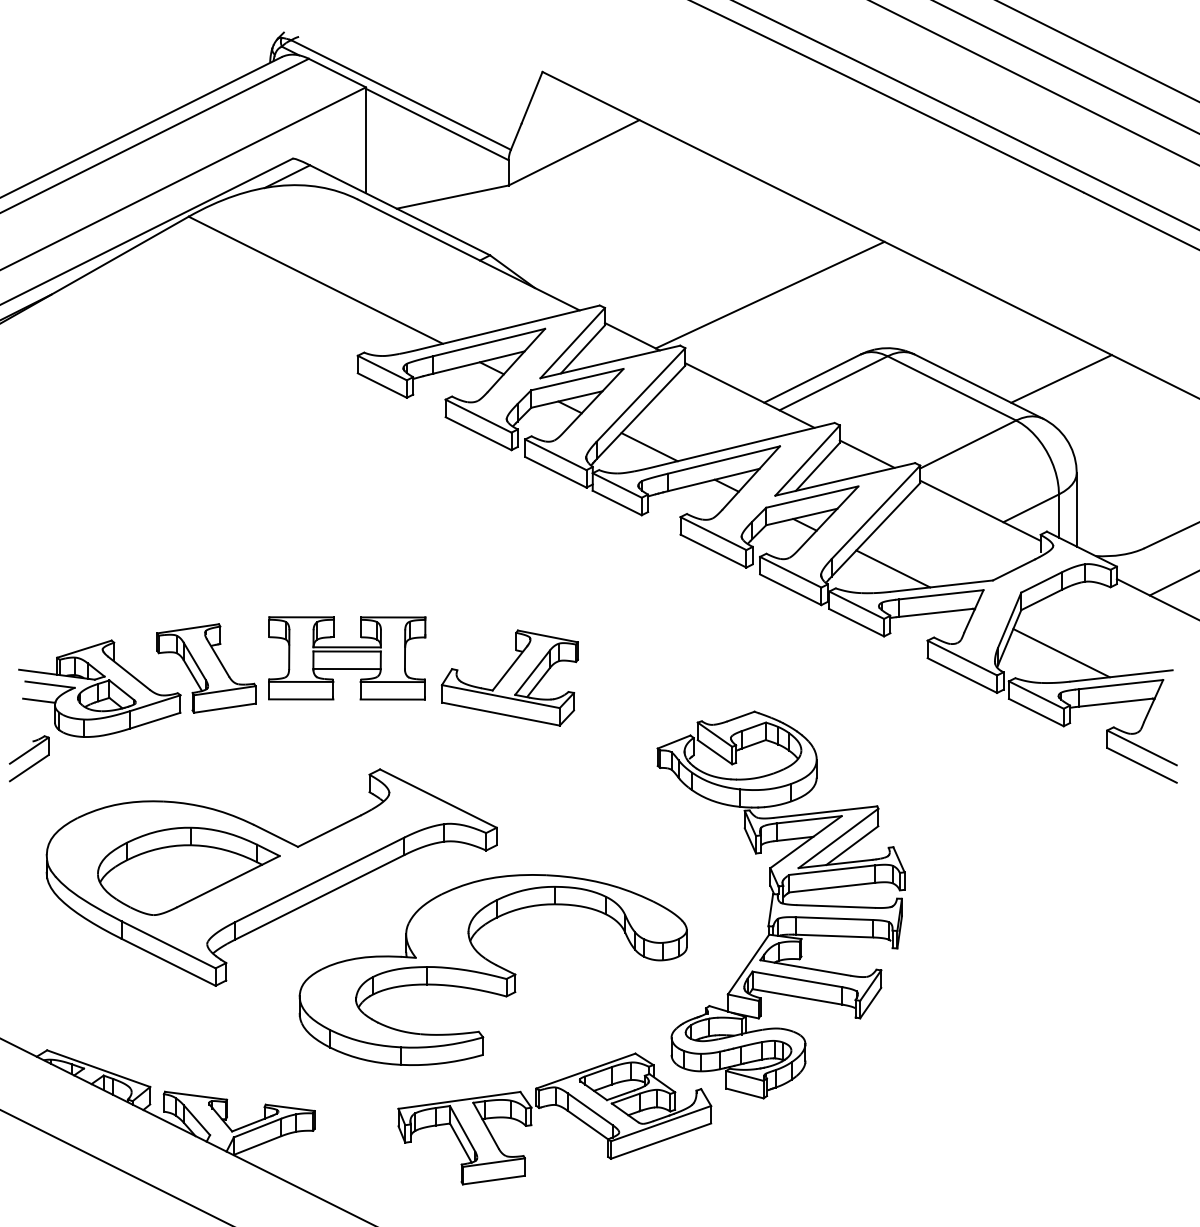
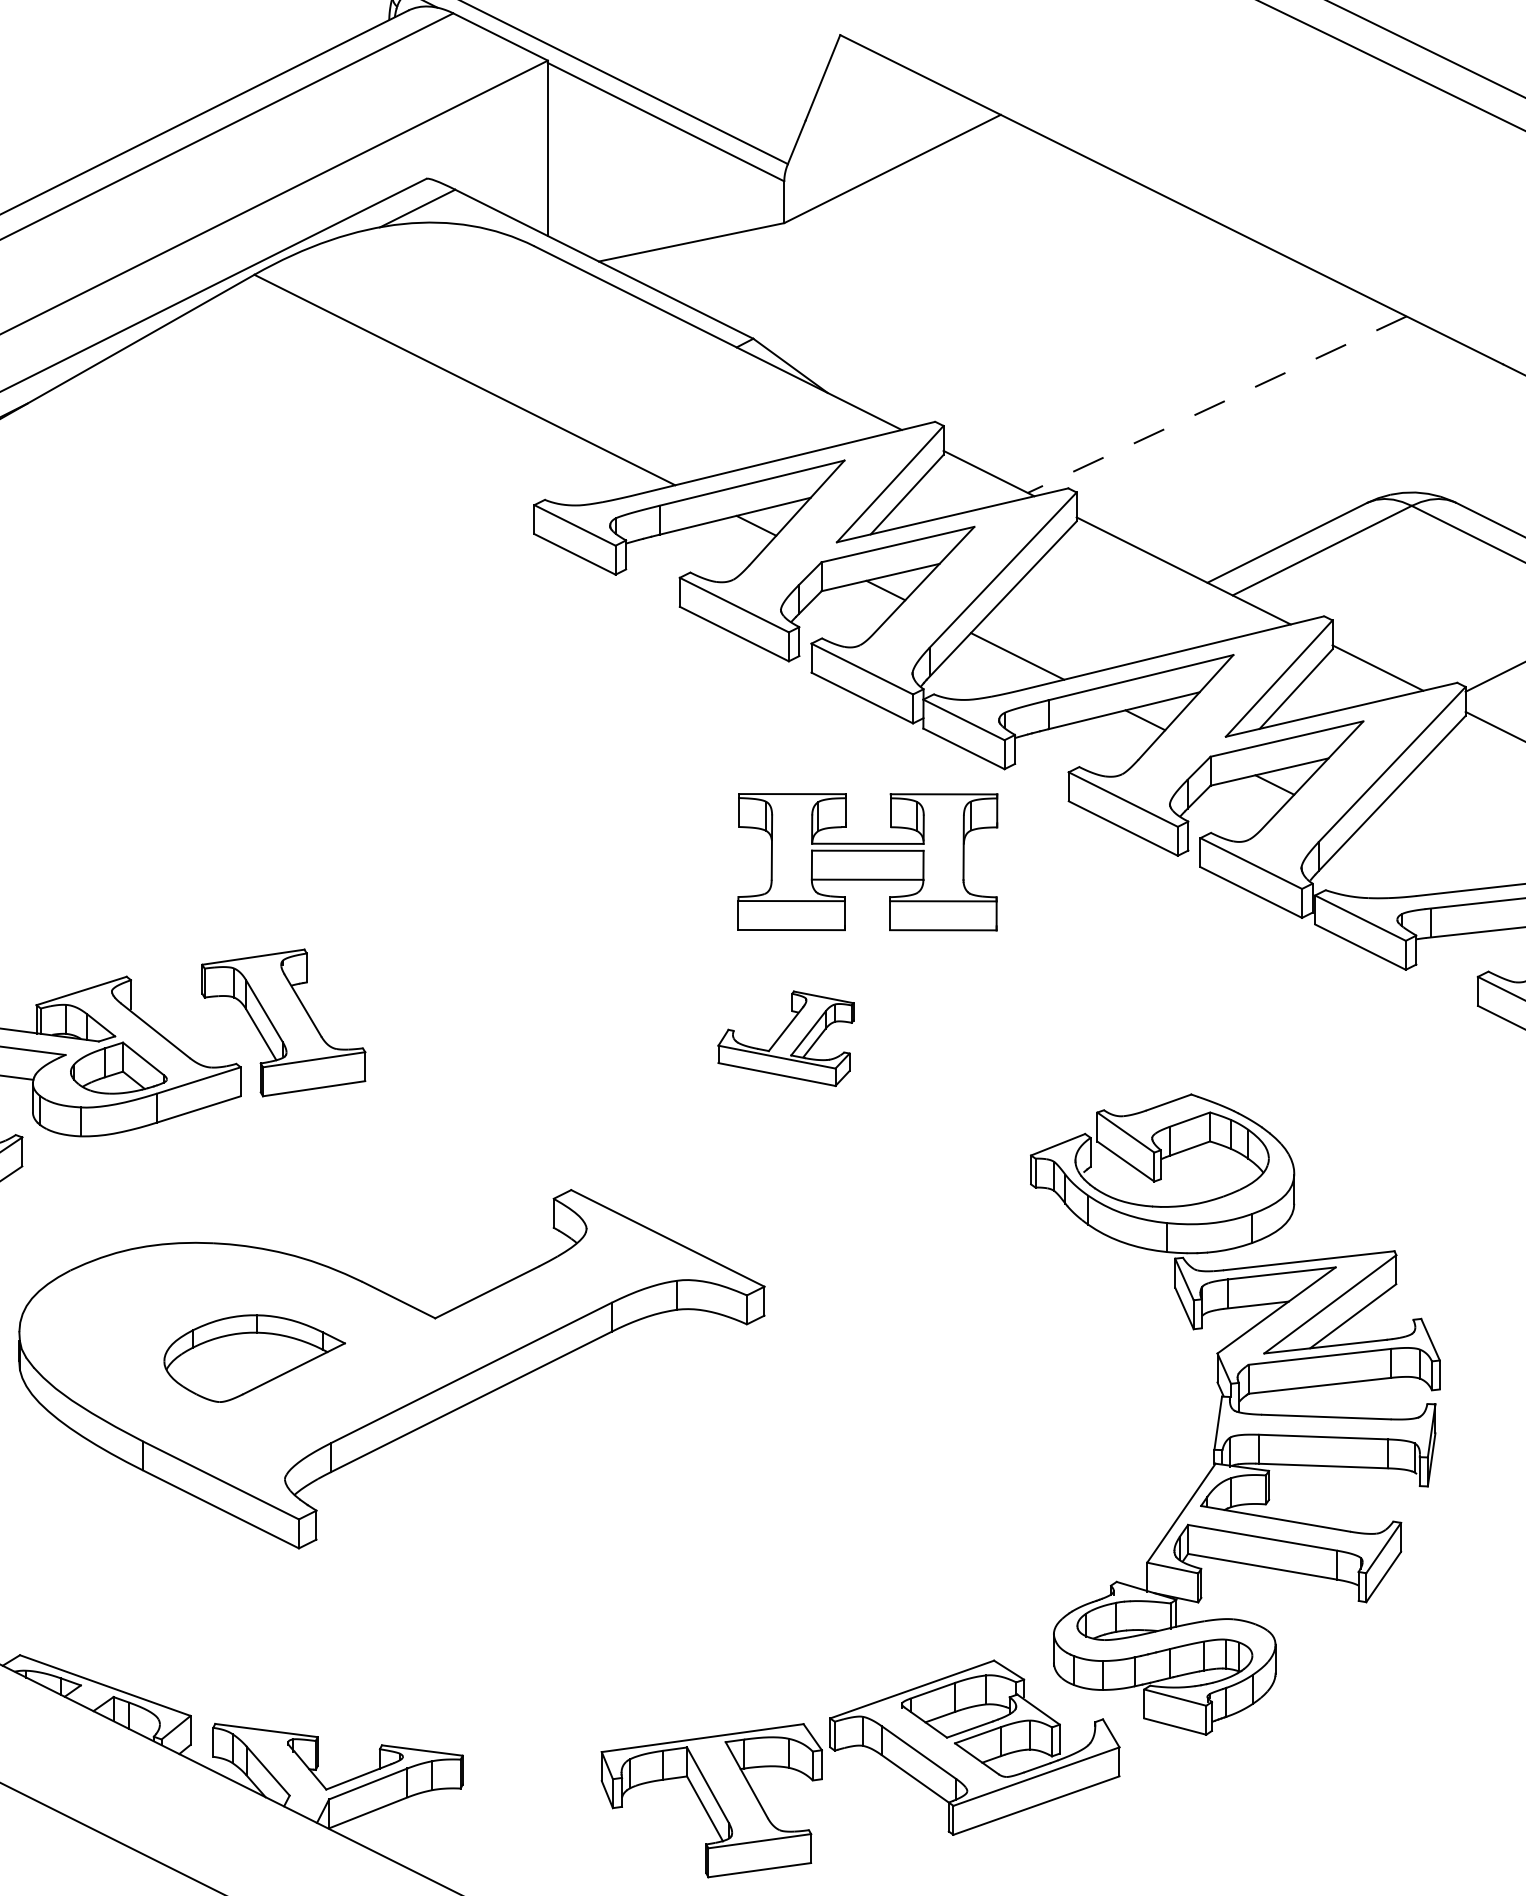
line: (769, 295) -> (1216, 405), solid -> dashed
line: (893, 568) -> (1421, 857), removed
part: (347, 658) -> (868, 862), moved
part: (509, 677) -> (785, 1037), size x0.6
part: (188, 870) -> (254, 1357), size x0.6
part: (492, 969) -> (757, 1521), removed

